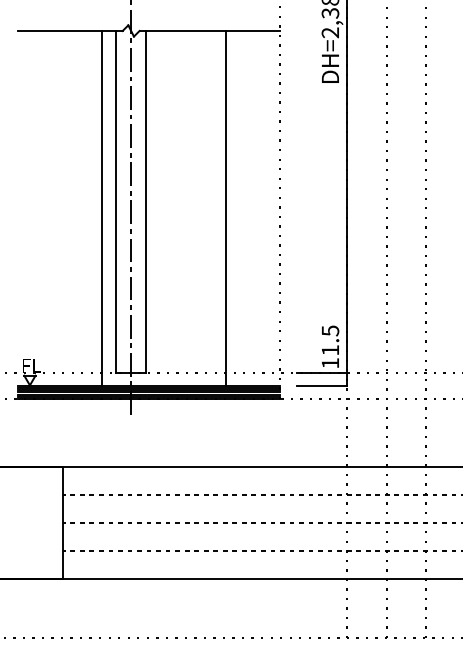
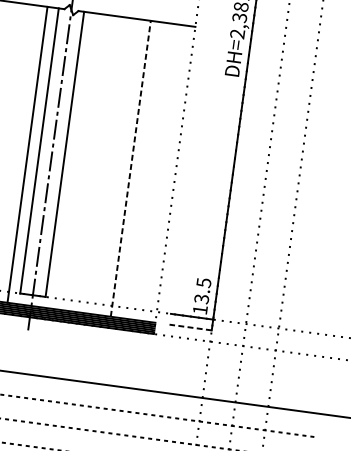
line: (226, 207) -> (131, 168), solid -> dashed
text: (330, 350) -> (201, 299), 11.5 -> 13.5
line: (321, 385) -> (190, 327), solid -> dashed

